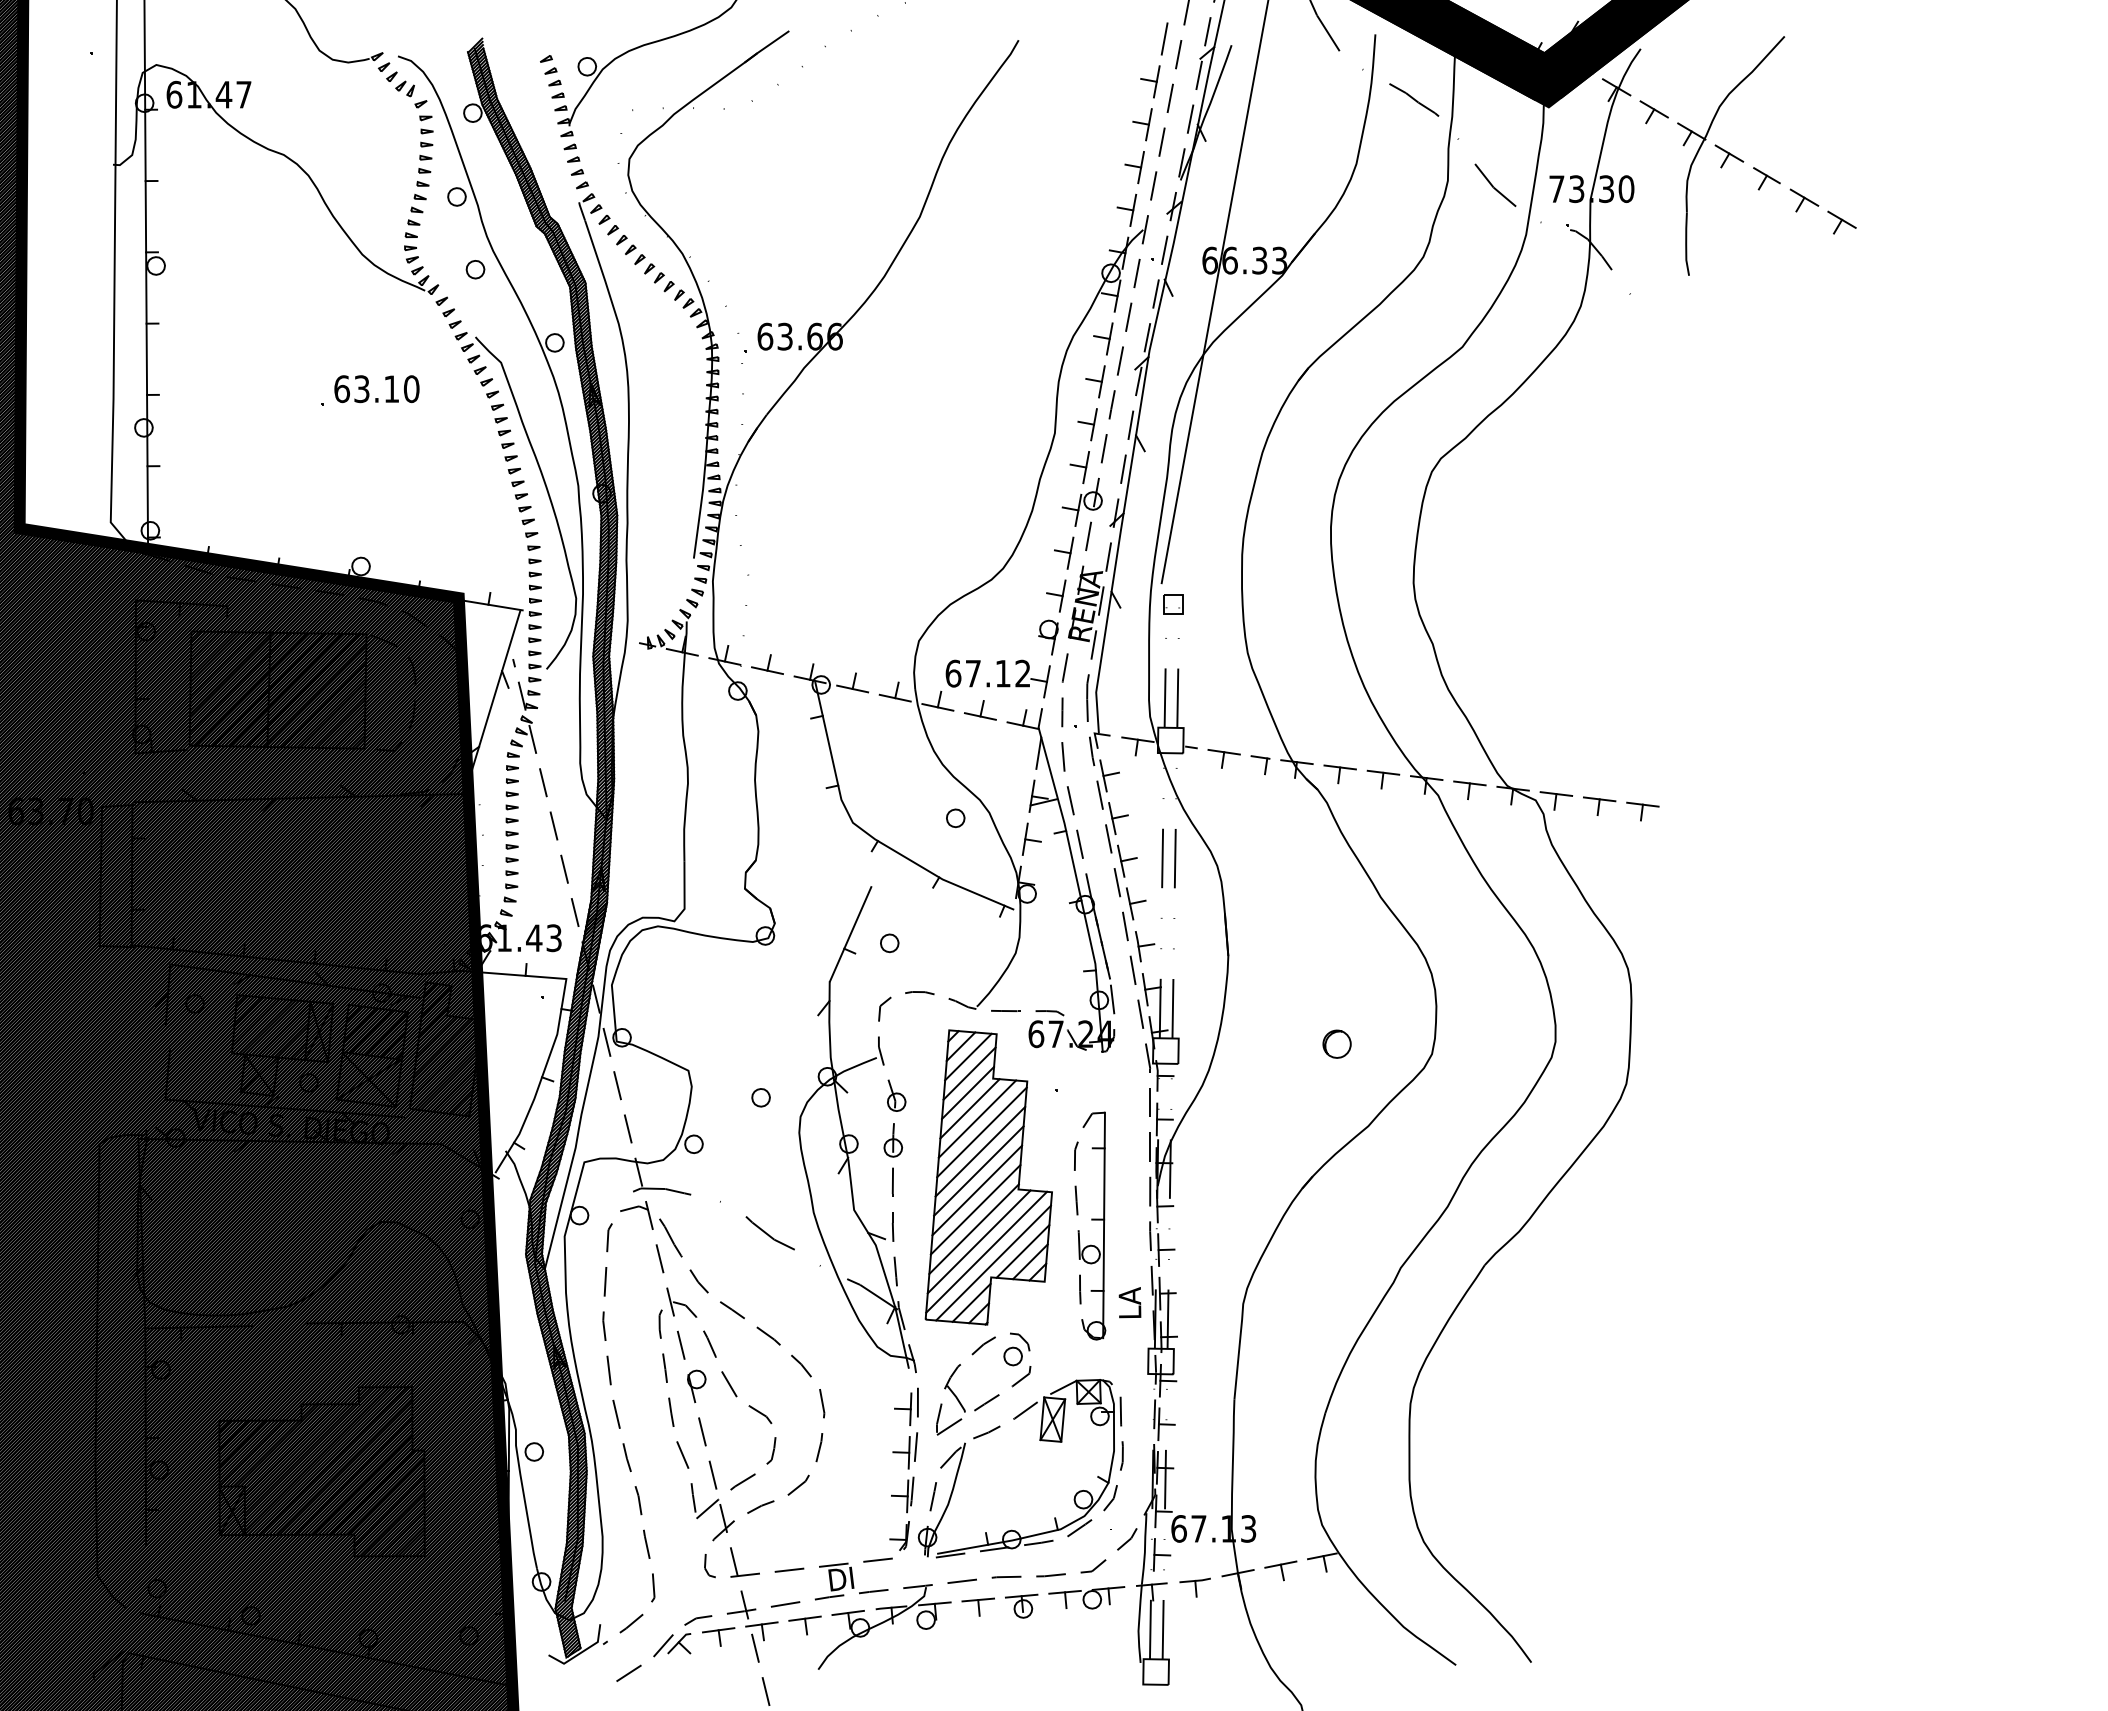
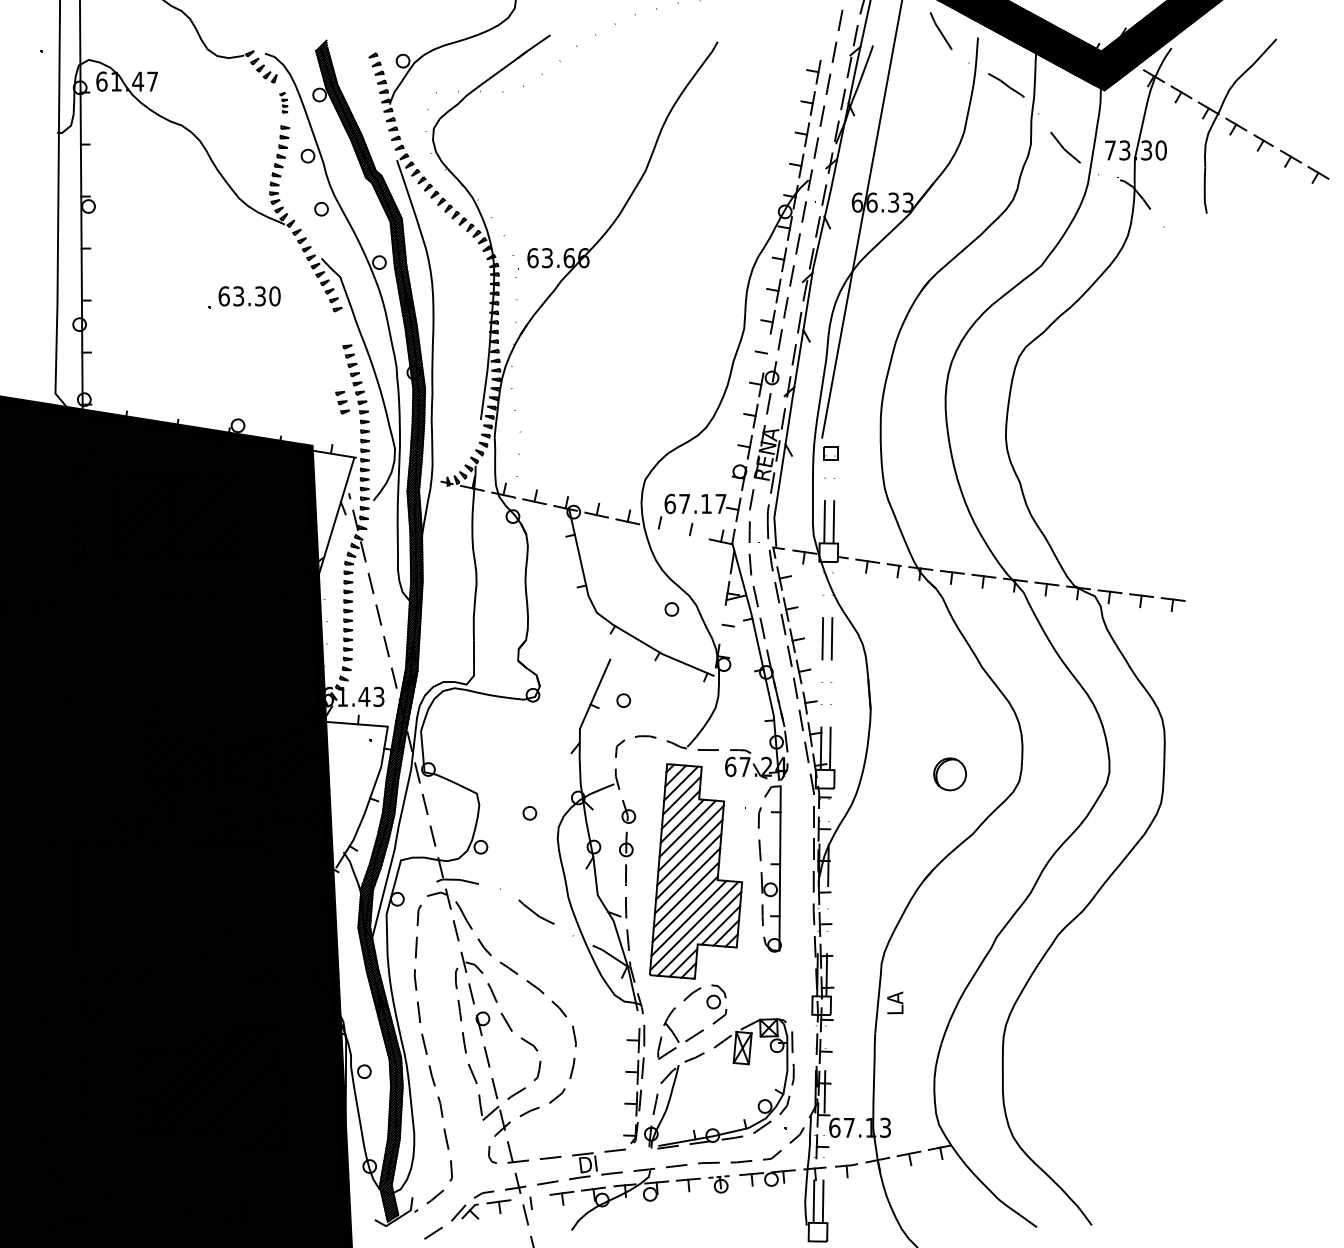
line: (1164, 38) -> (824, 40), removed
part: (423, 123) -> (283, 102), size x0.6
text: (391, 389) -> (260, 296), 63.10 -> 63.30
part: (504, 432) -> (342, 402), moved
line: (1086, 467) -> (767, 353), removed
text: (1022, 673) -> (720, 503), 67.12 -> 67.17
line: (937, 707) -> (658, 528), removed
line: (979, 716) -> (689, 535), removed
line: (1024, 838) -> (722, 624), removed
part: (1336, 1043) -> (949, 773), size x1.6
part: (1090, 1225) -> (770, 868), moved
text: (1129, 1302) -> (894, 1002), moved
line: (1021, 1596) -> (719, 1177), solid -> dashed
line: (761, 1624) -> (530, 1197), removed

